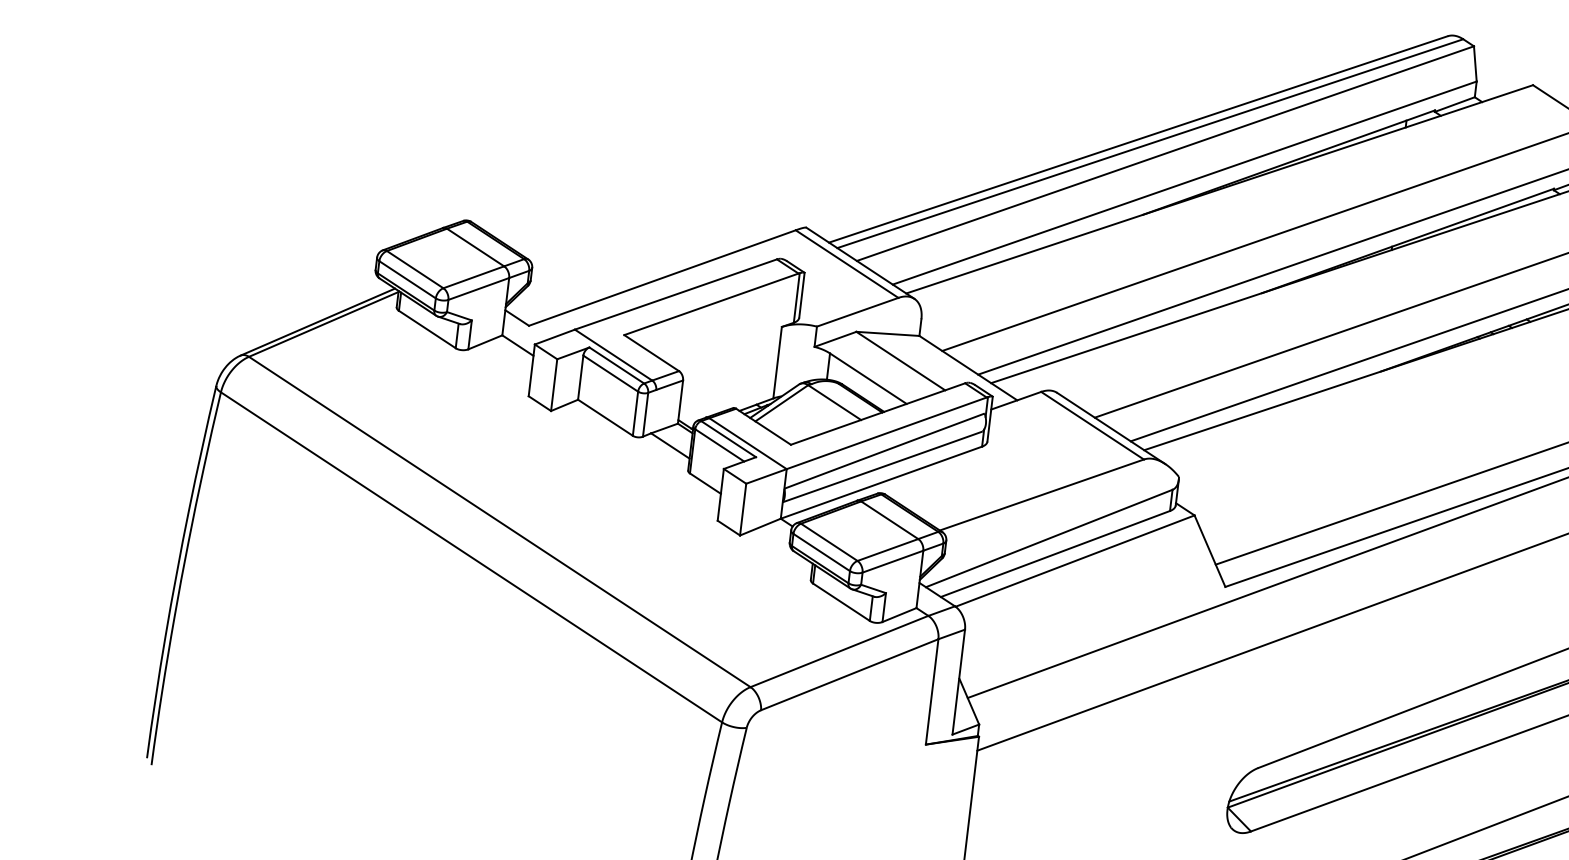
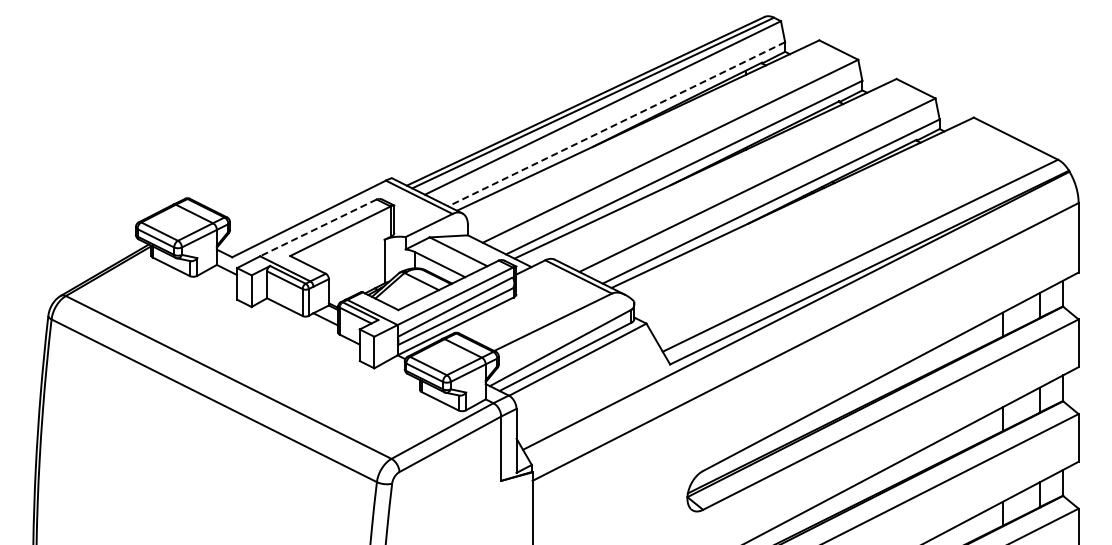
line: (1184, 183) -> (616, 124), solid -> dashed
line: (676, 293) -> (318, 227), solid -> dashed

